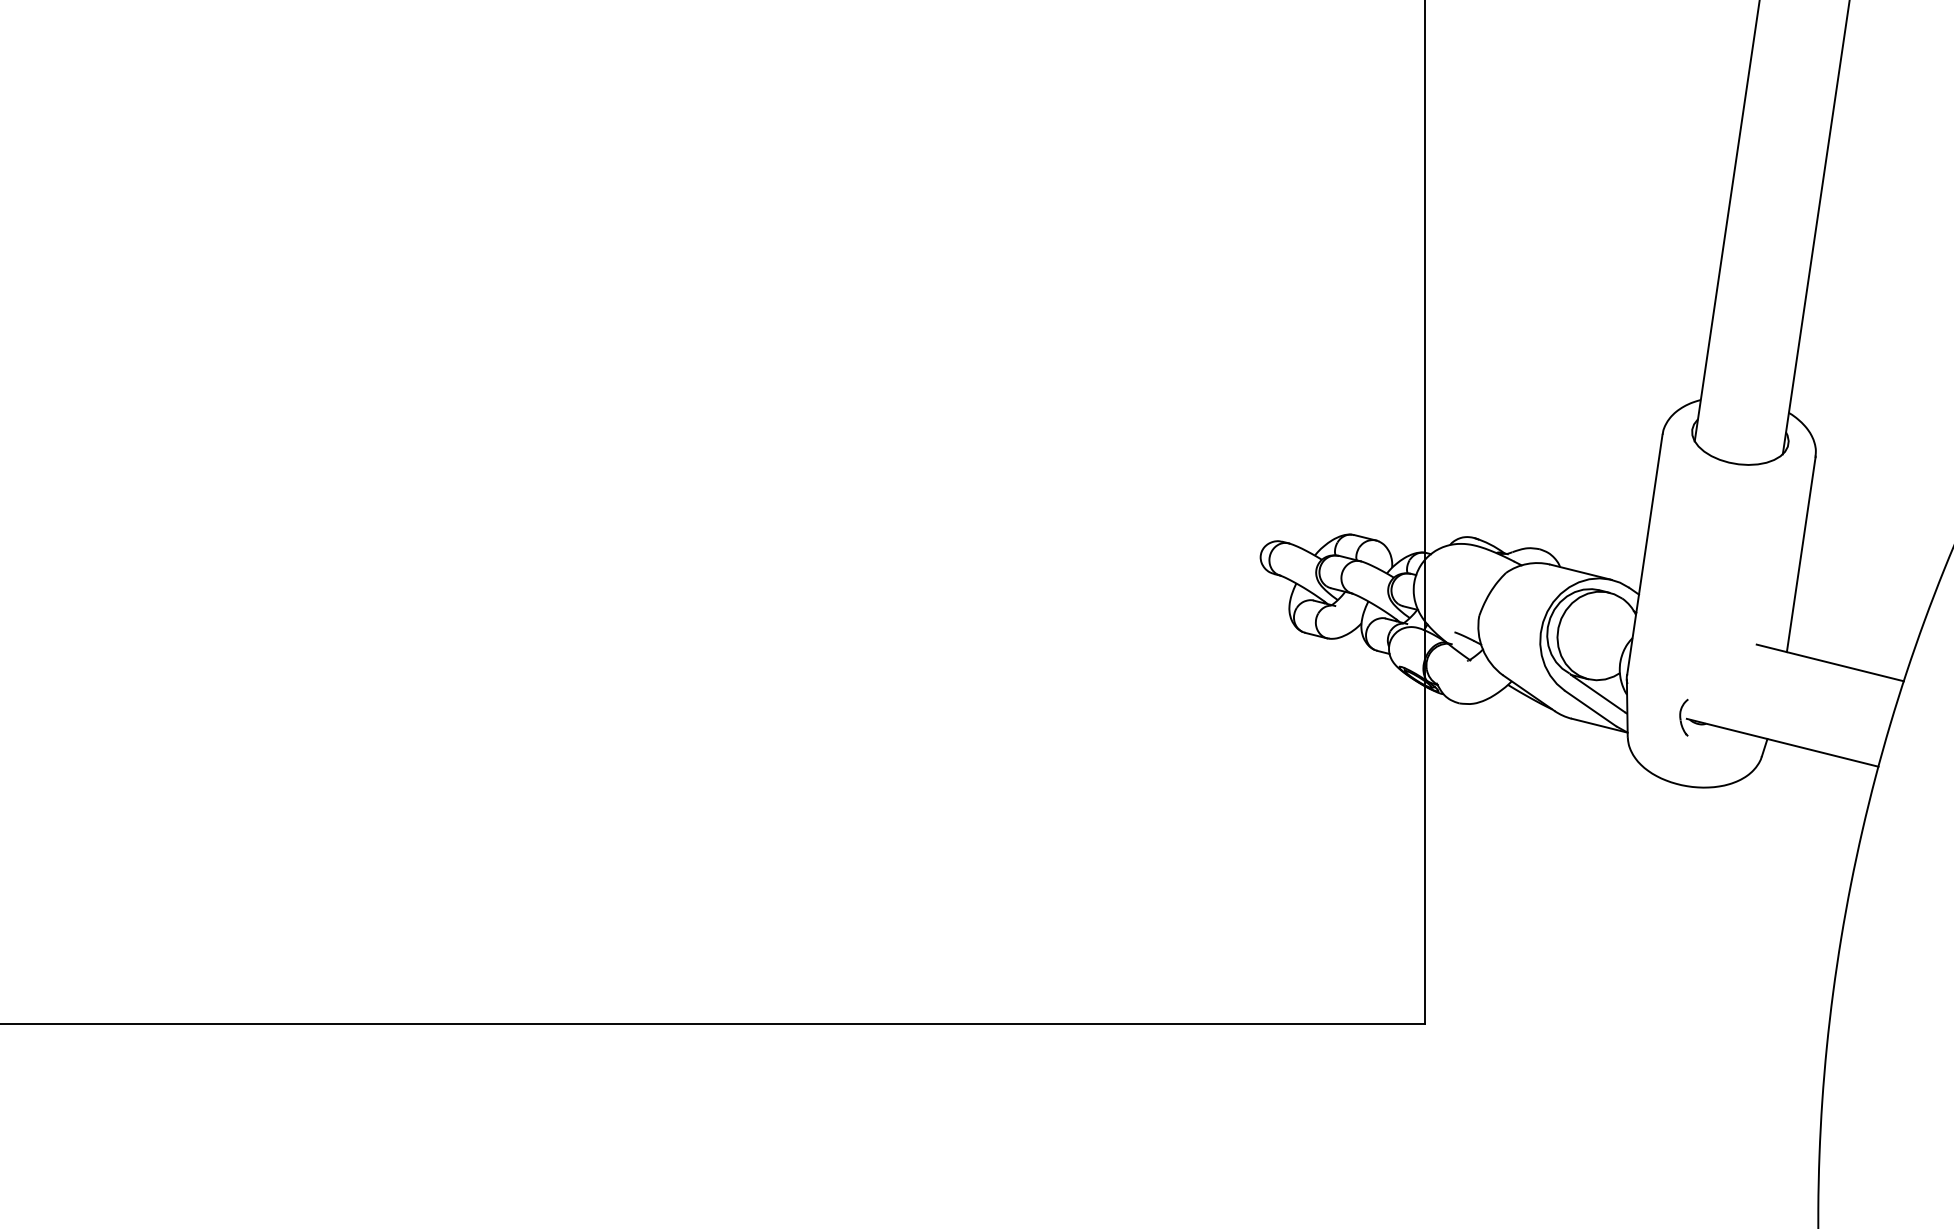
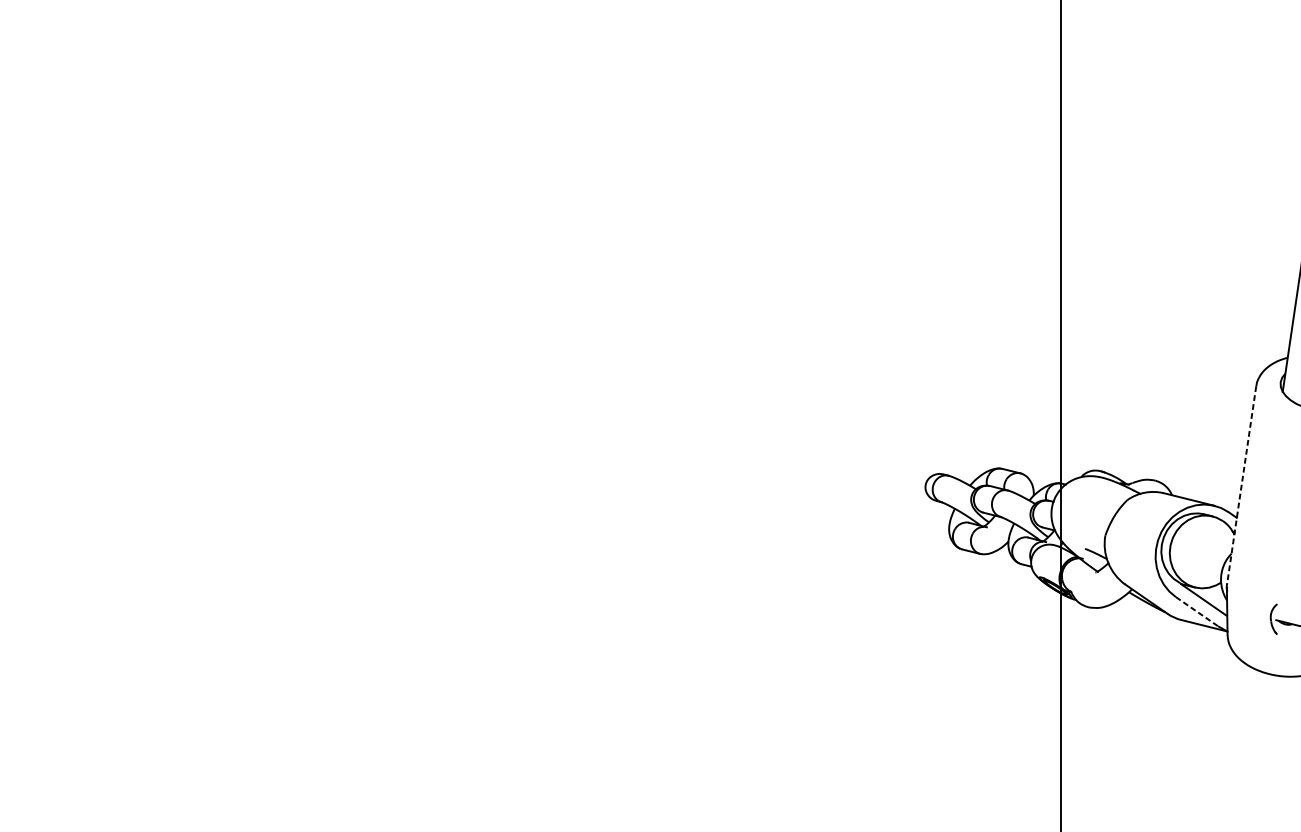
line: (1644, 554) -> (1241, 484), solid -> dashed
line: (1590, 708) -> (1196, 611), solid -> dashed

